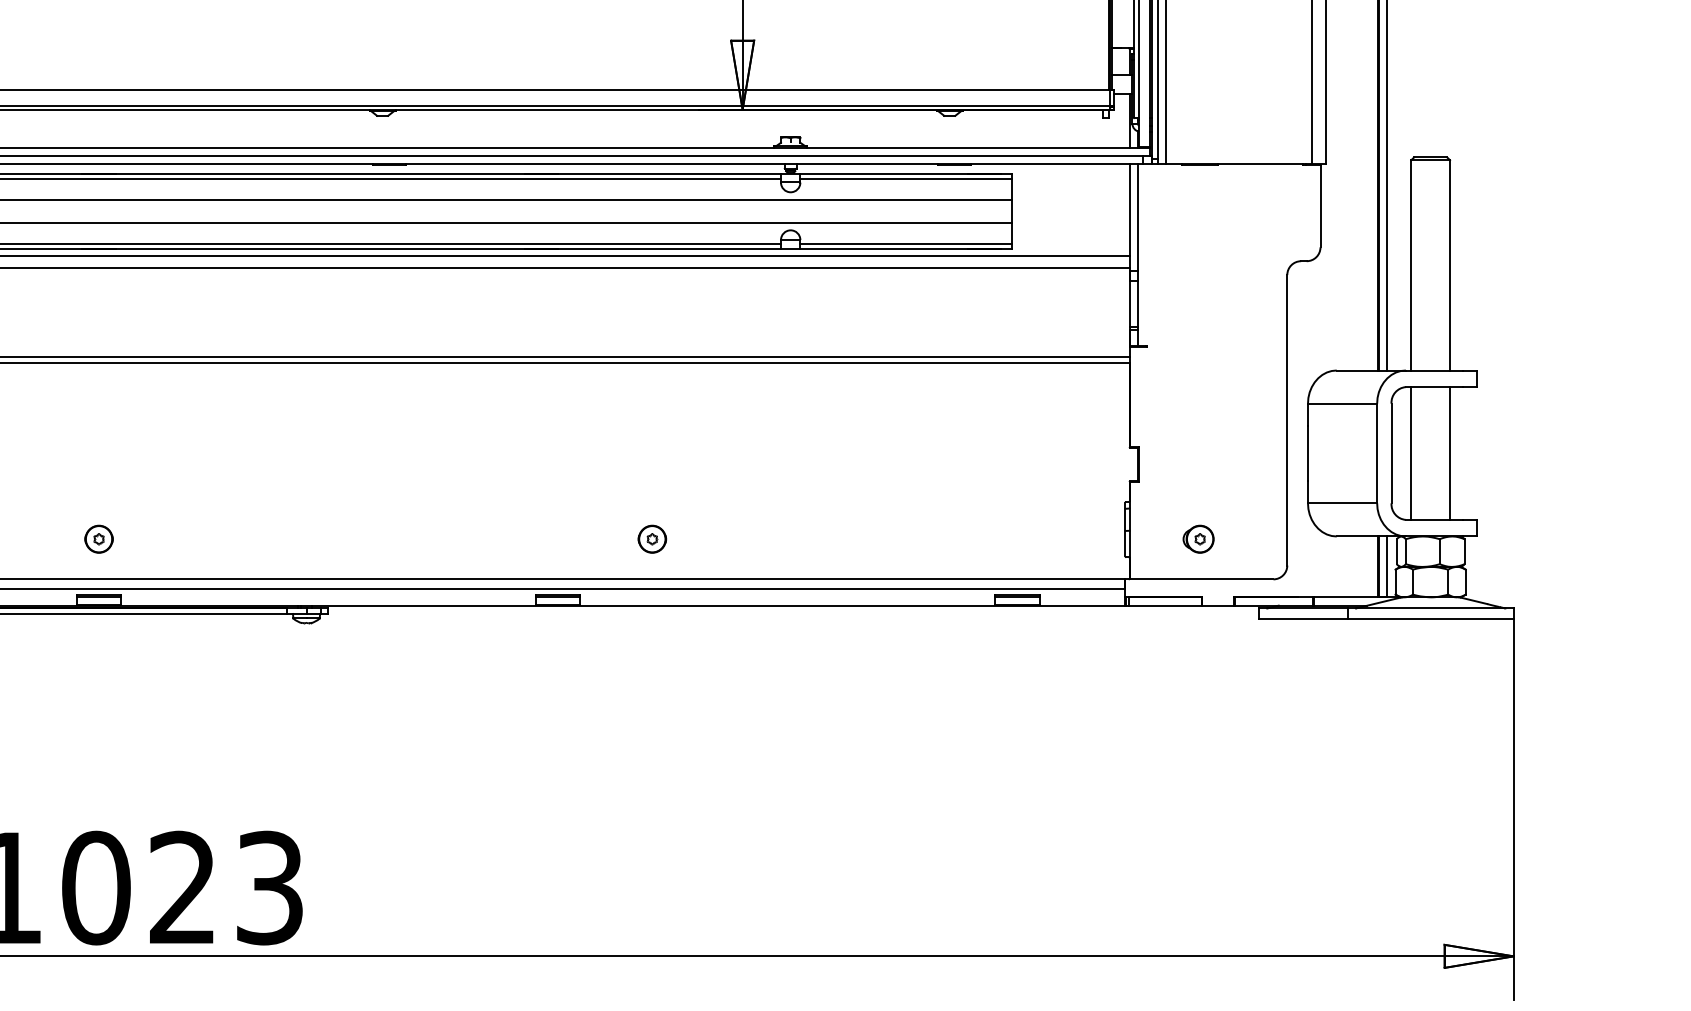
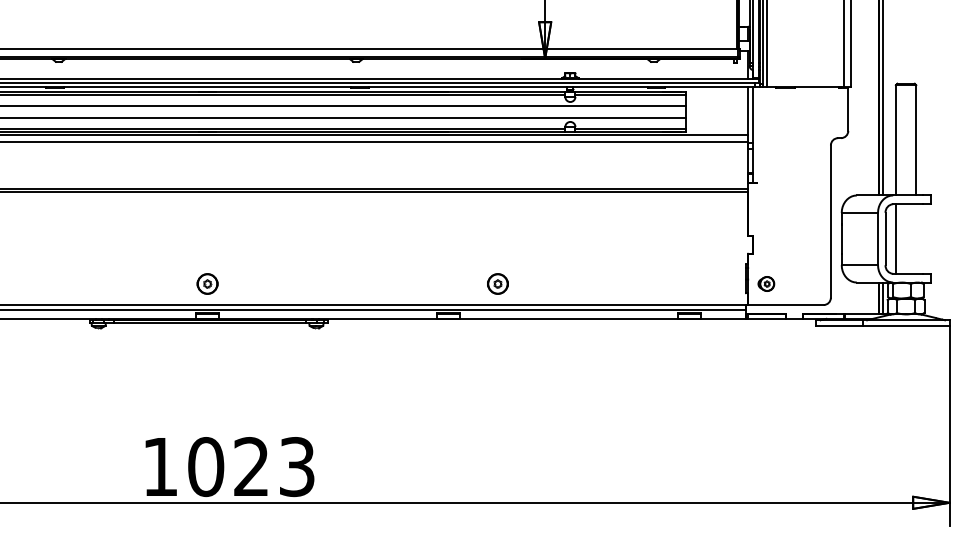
line: (1450, 452) -> (916, 238), removed
part: (98, 538) -> (207, 283), size x1.4
part: (651, 538) -> (497, 283), size x1.4
part: (1198, 538) -> (766, 283), moved

